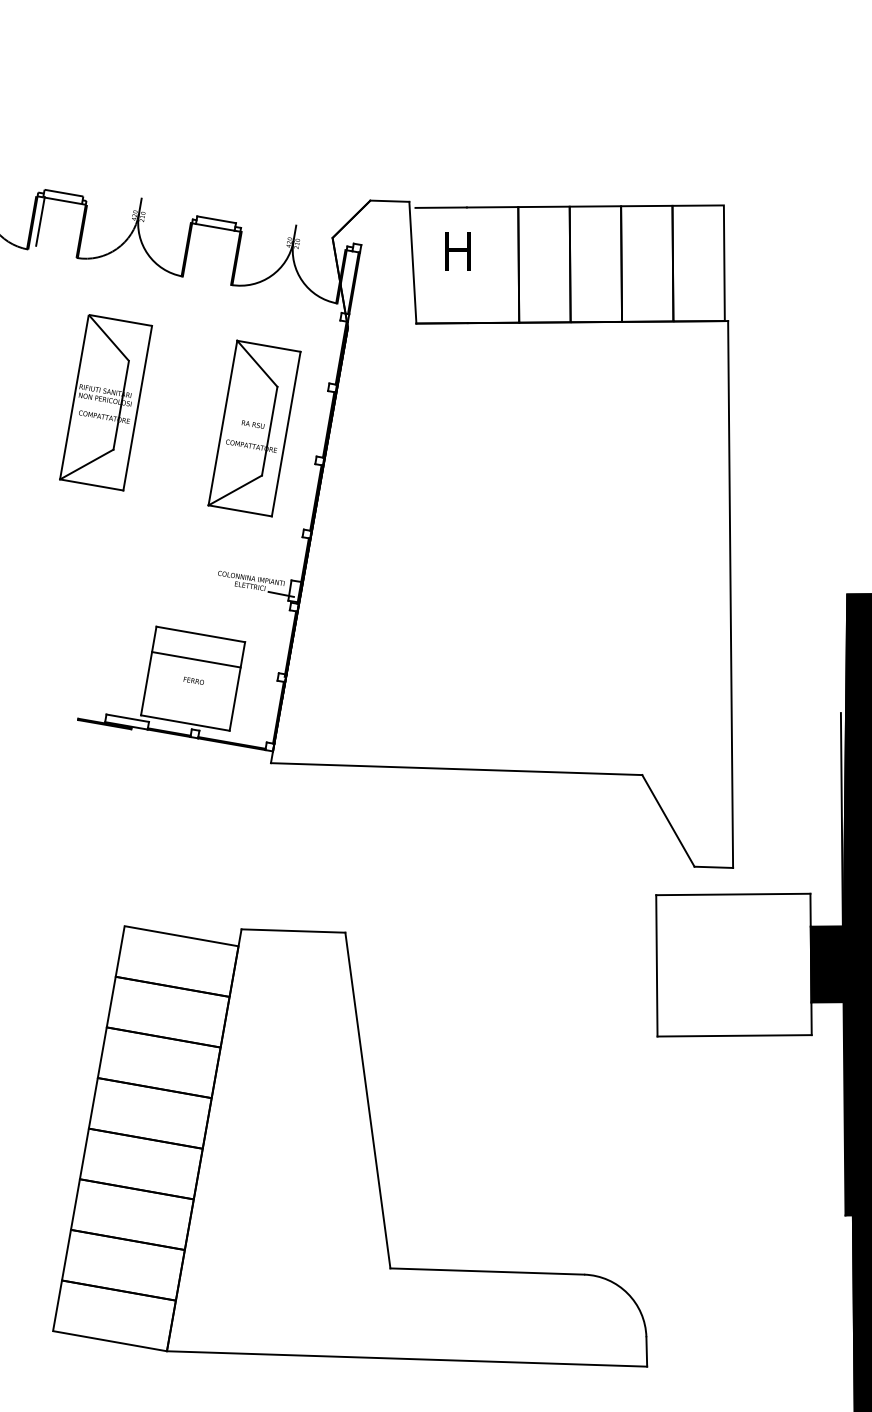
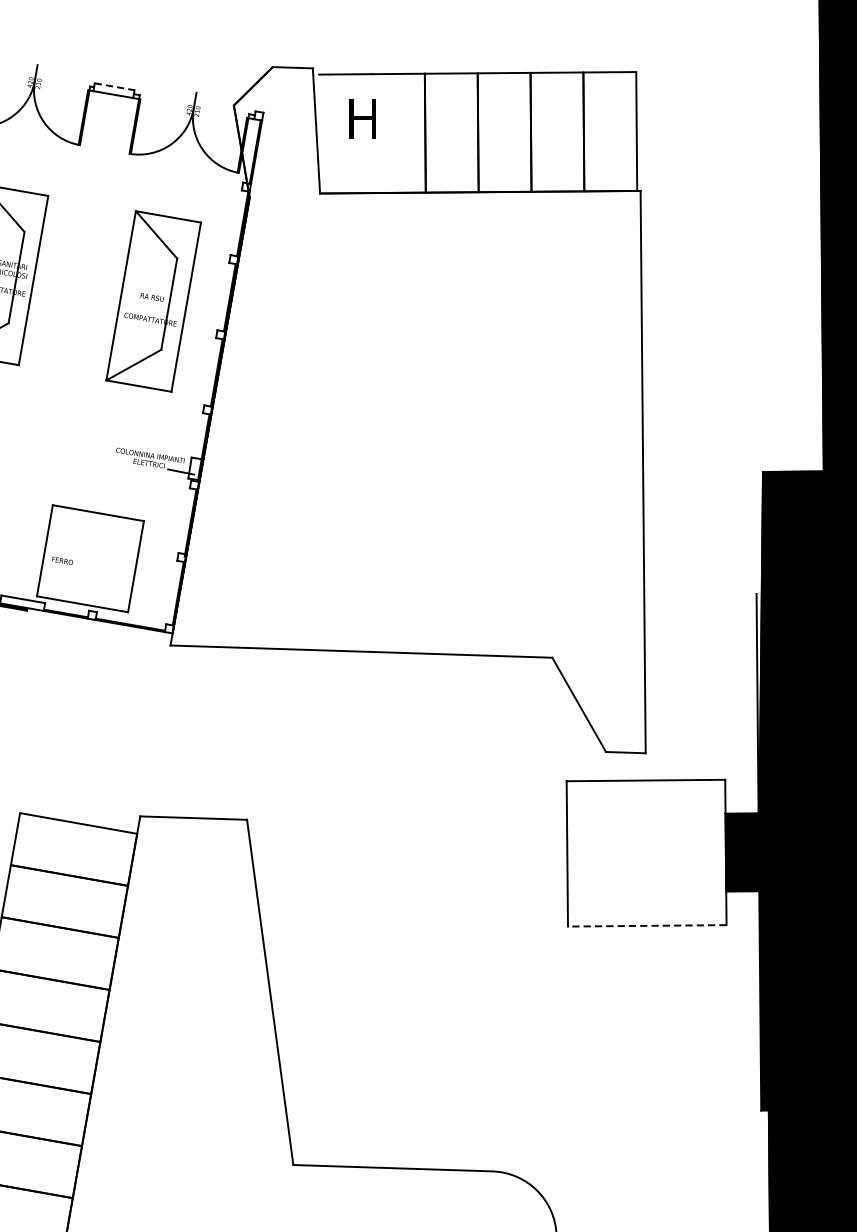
line: (216, 219) -> (114, 86), solid -> dashed
line: (196, 659) -> (93, 538), removed
text: (193, 680) -> (62, 560), moved
line: (734, 1035) -> (647, 925), solid -> dashed

